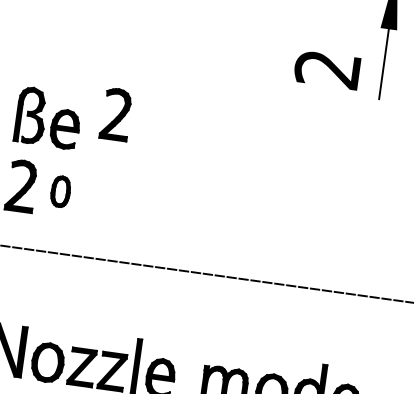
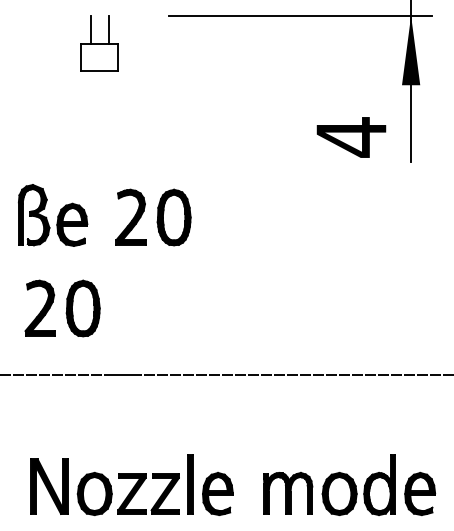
text: (326, 69) -> (350, 137), 2 -> 4
part: (48, 118) -> (53, 215), moved
part: (154, 119) -> (173, 217), added
part: (60, 191) -> (82, 308), size x1.67

